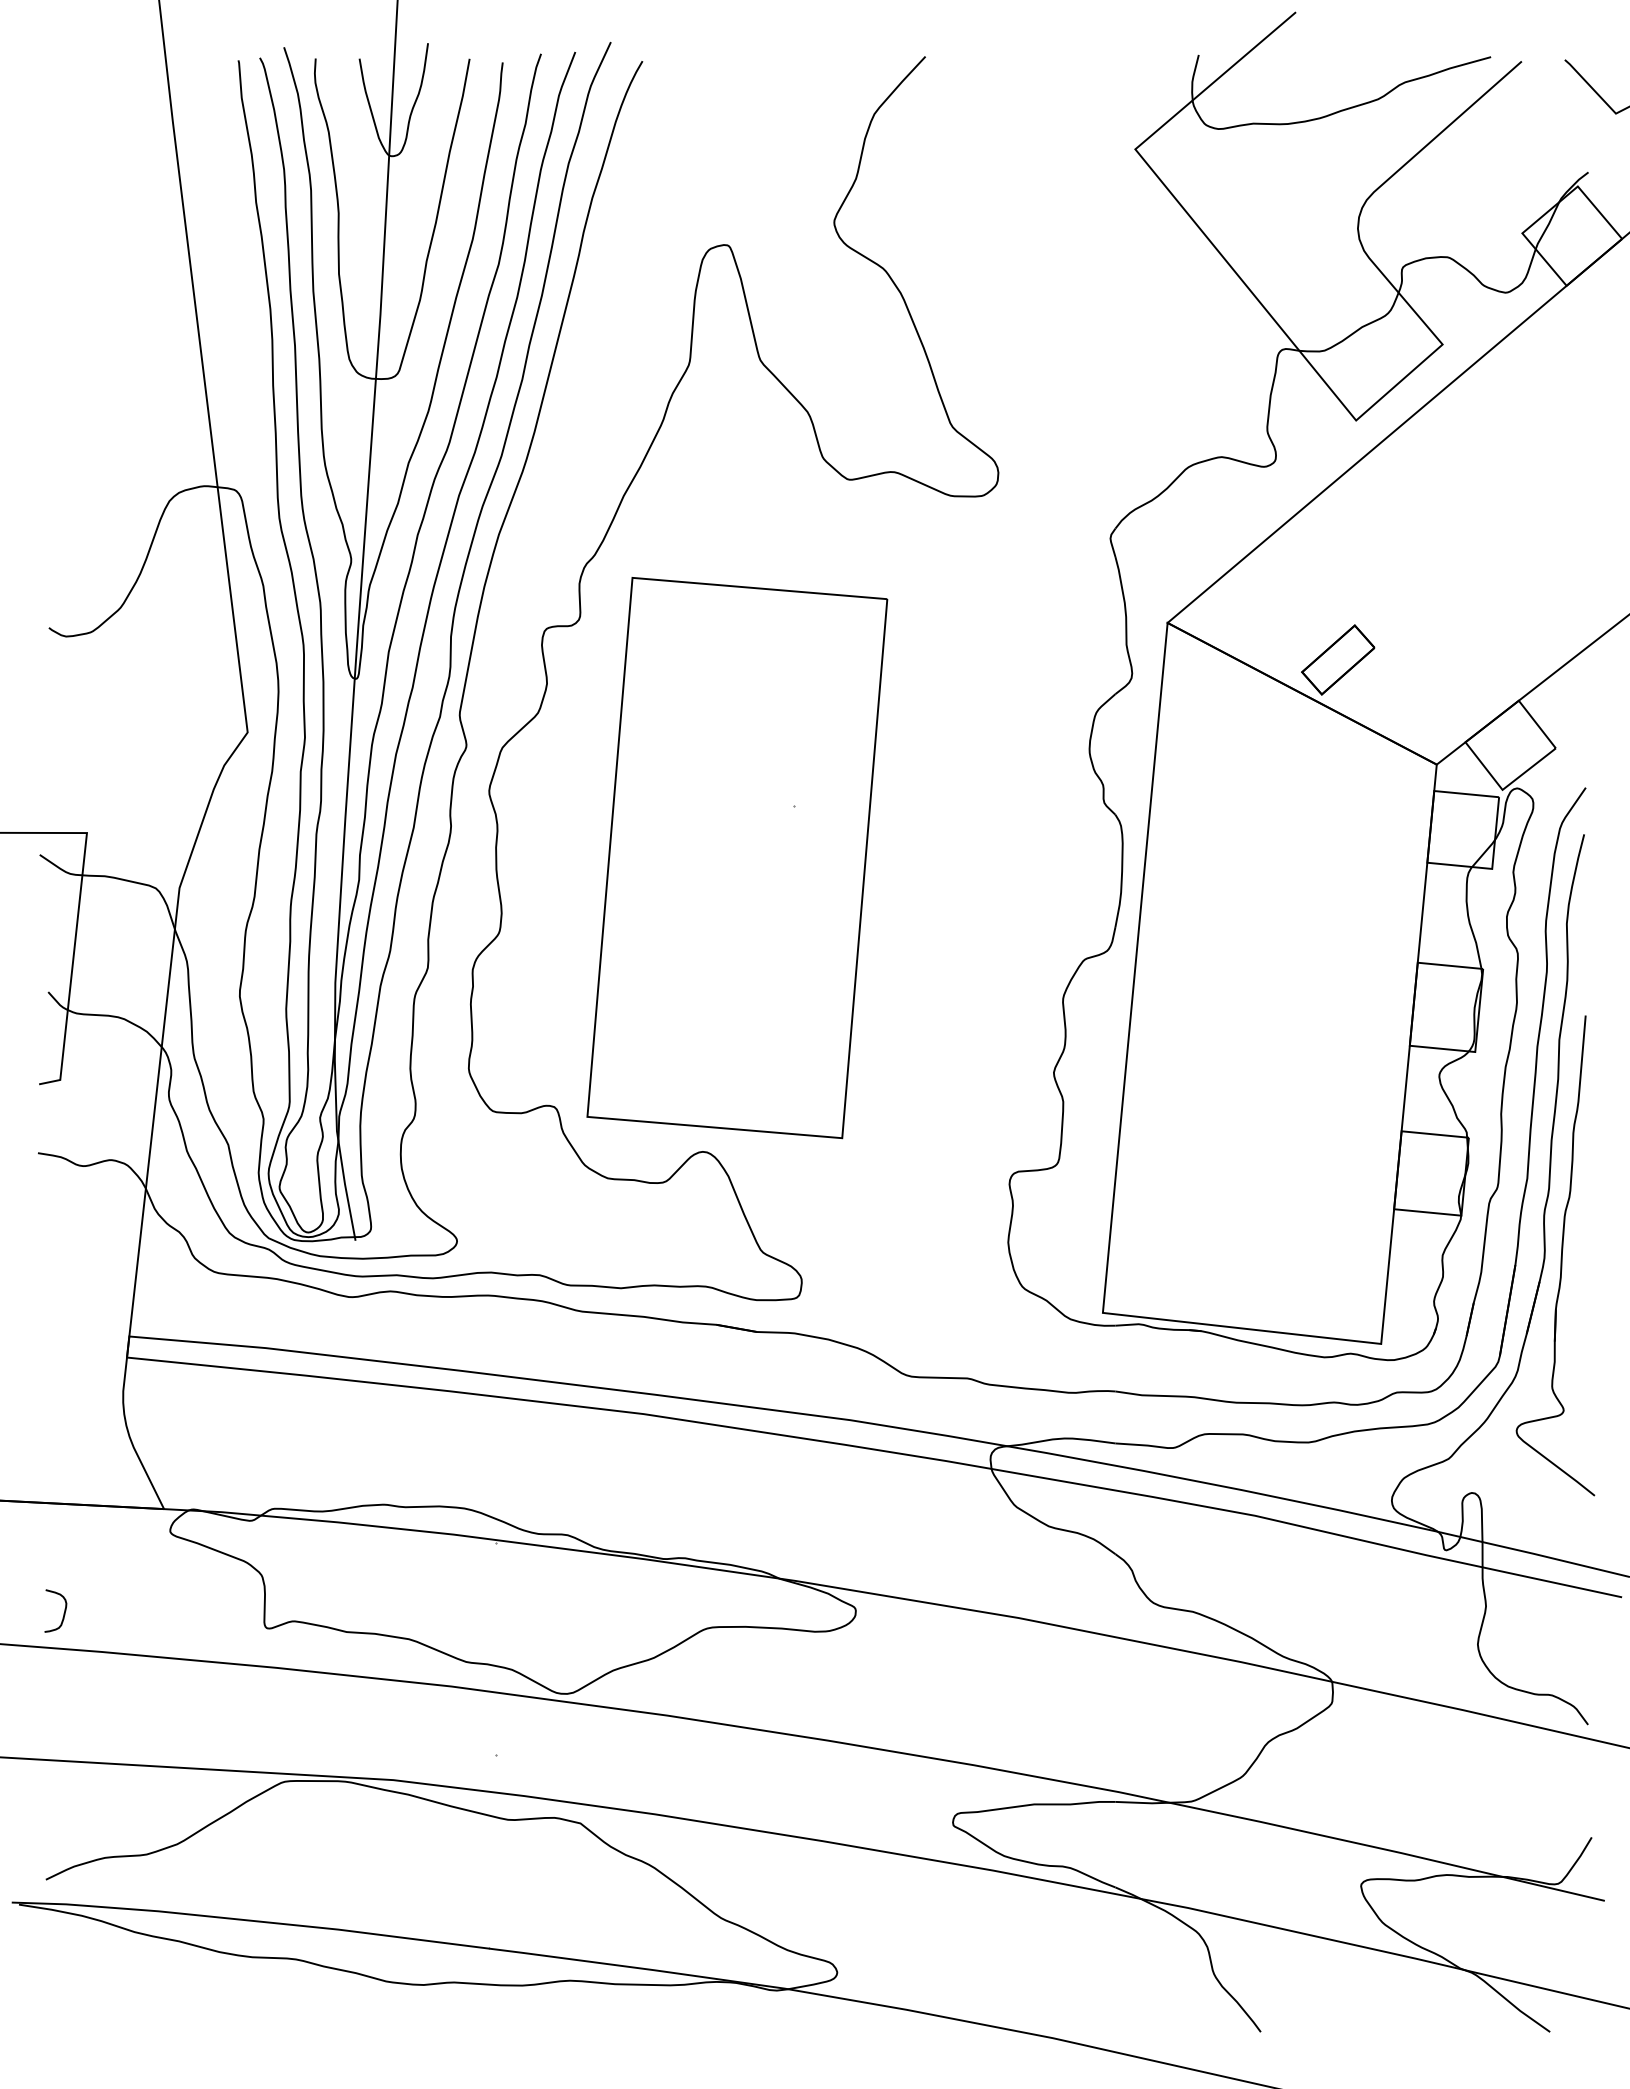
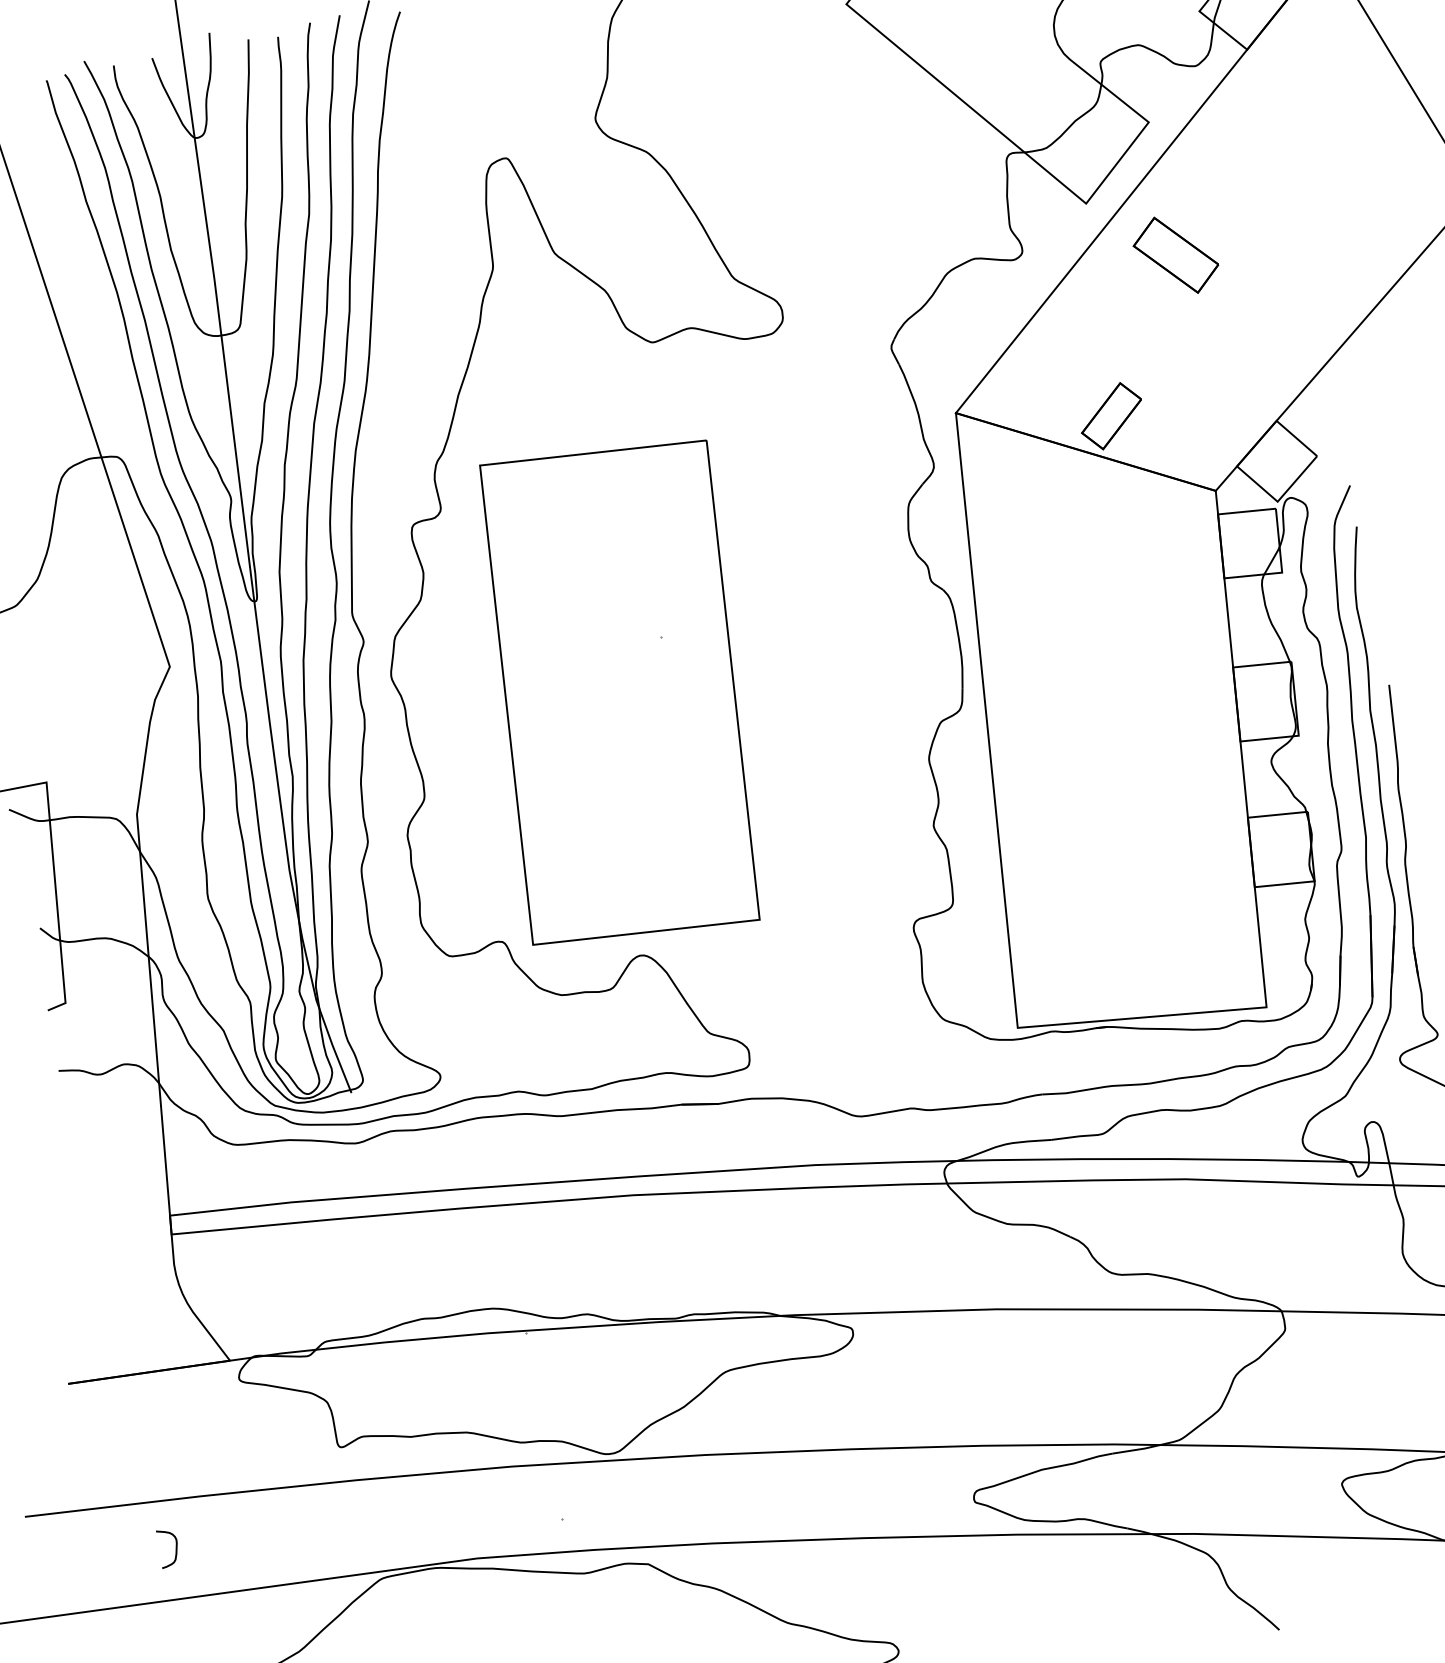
part: (1443, 496) -> (1175, 255), added
curve: (63, 1613) -> (175, 1548), moved

